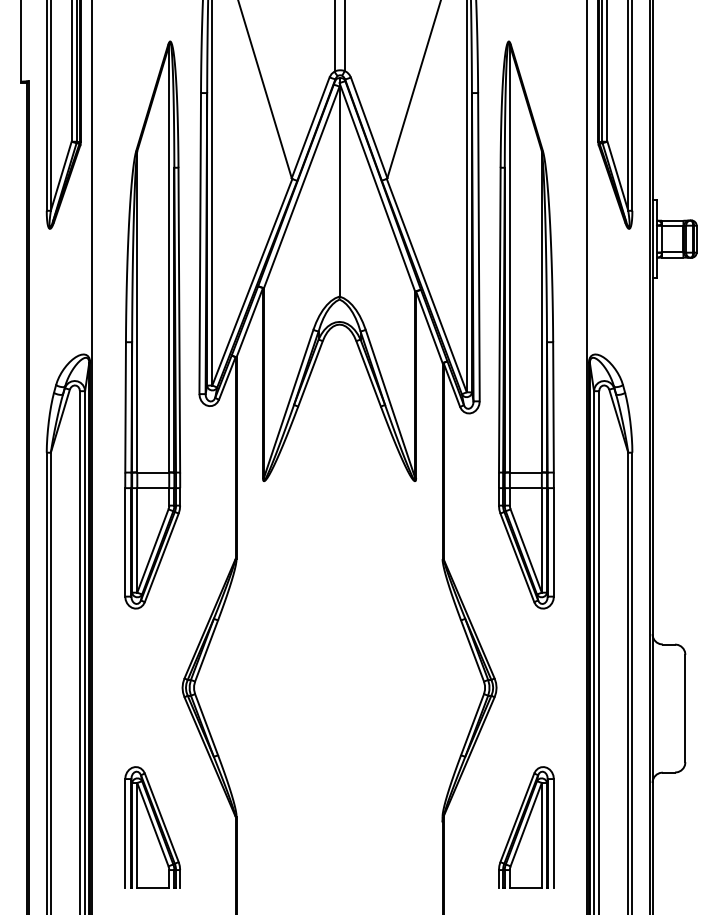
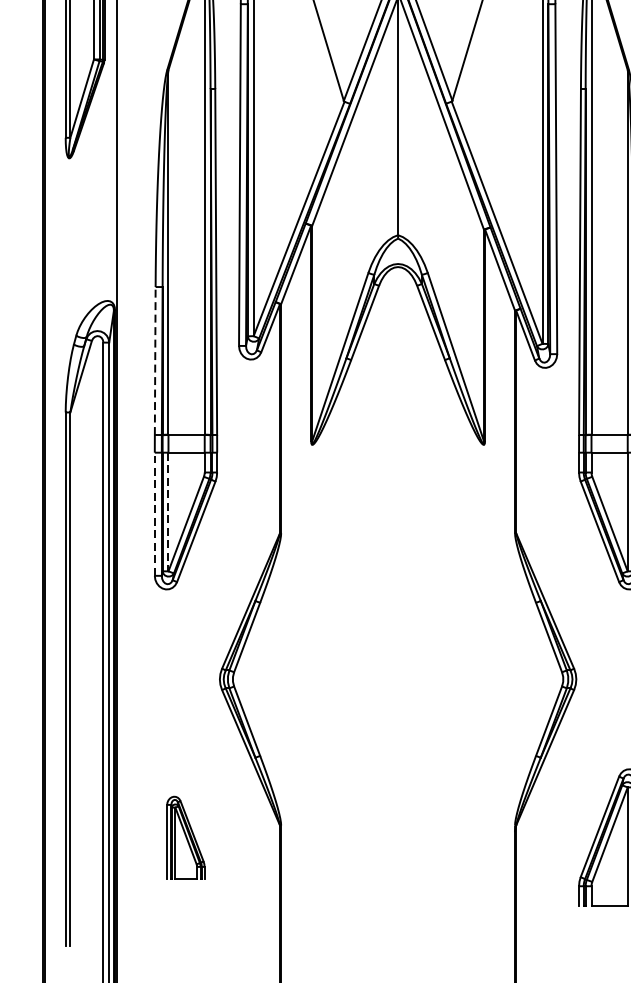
line: (125, 406) -> (155, 359), solid -> dashed
line: (137, 540) -> (168, 512), solid -> dashed
line: (125, 541) -> (155, 513), solid -> dashed
part: (152, 827) -> (185, 837), size x0.6

